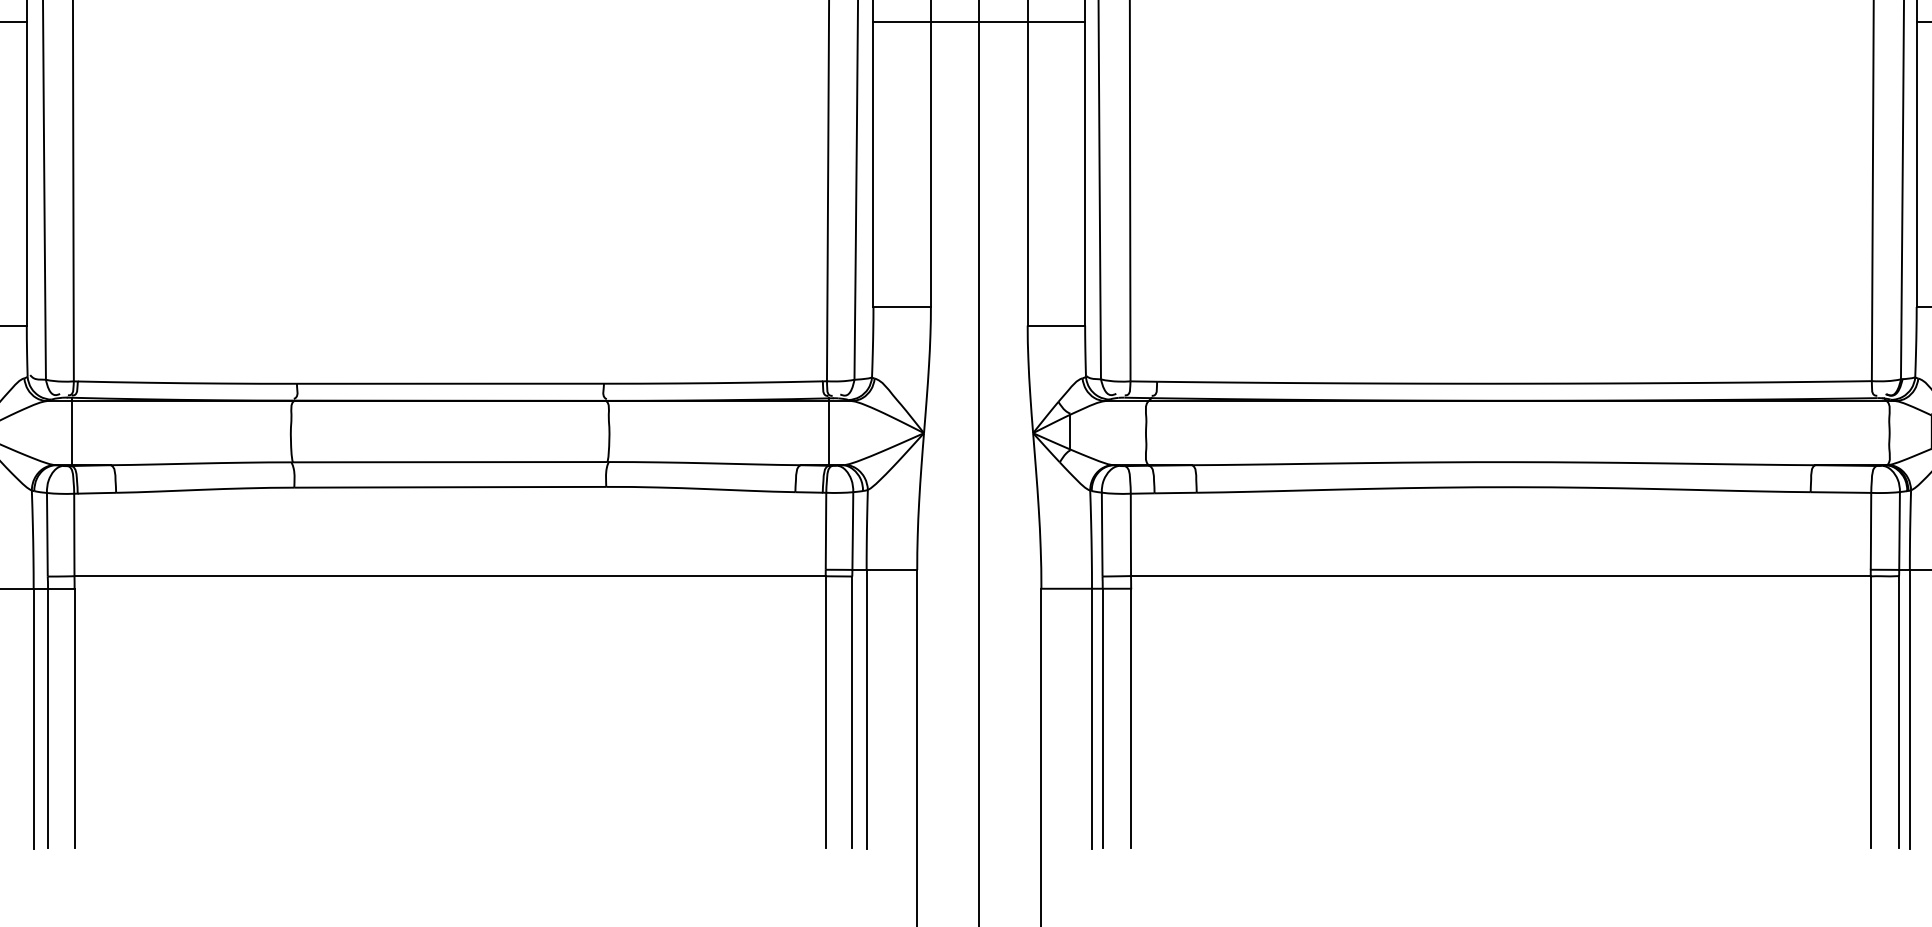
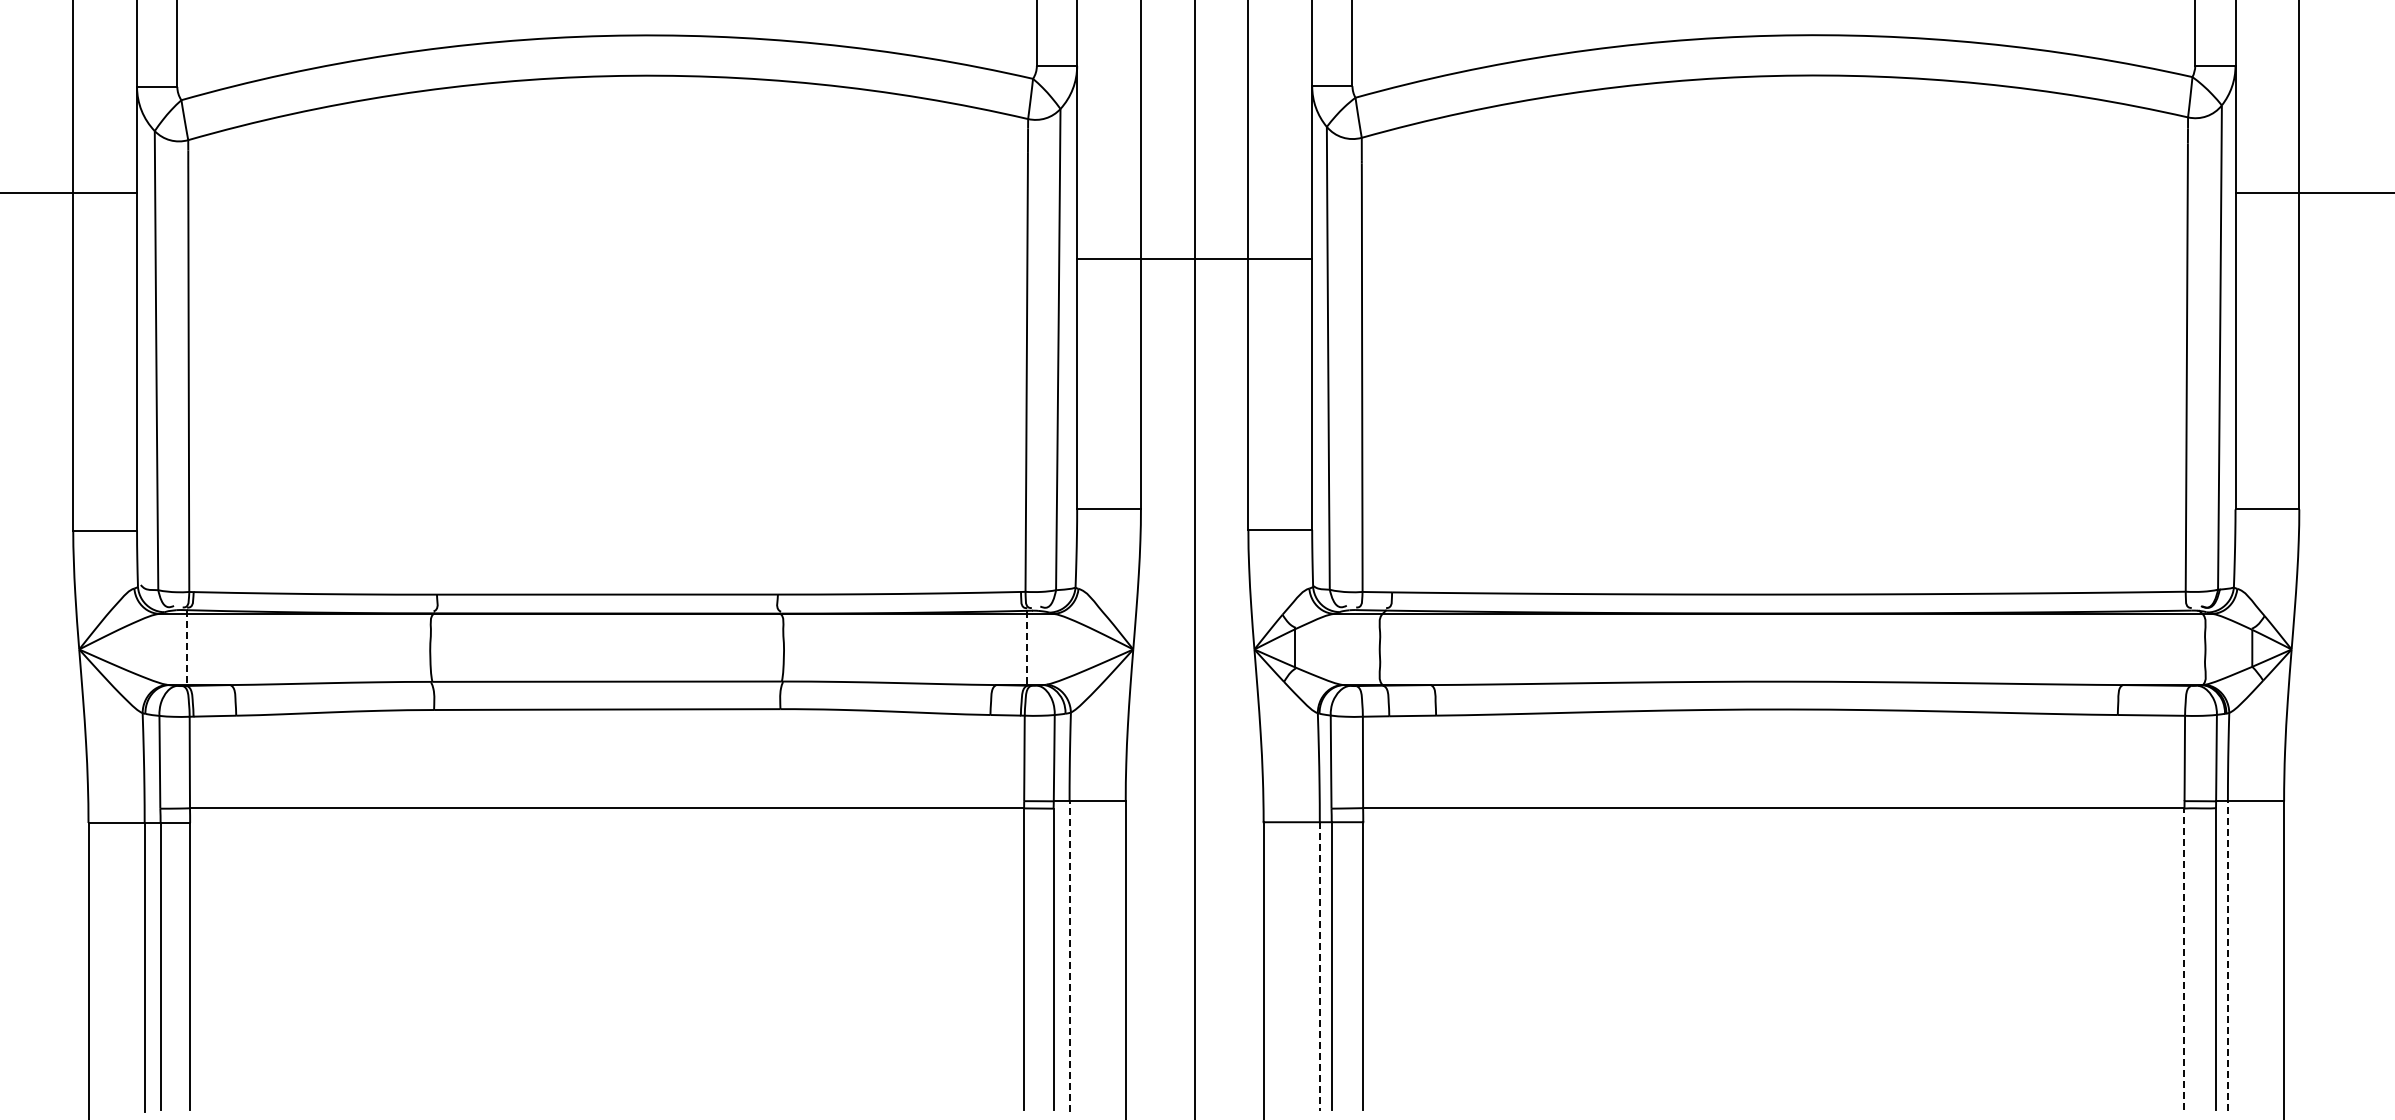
line: (979, 21) -> (1194, 258), moved
line: (71, 432) -> (186, 648), solid -> dashed
line: (828, 432) -> (1027, 648), solid -> dashed
line: (866, 708) -> (1069, 955), solid -> dashed
line: (1909, 709) -> (2227, 956), solid -> dashed
line: (1870, 712) -> (2184, 959), solid -> dashed
line: (1091, 719) -> (1319, 967), solid -> dashed

